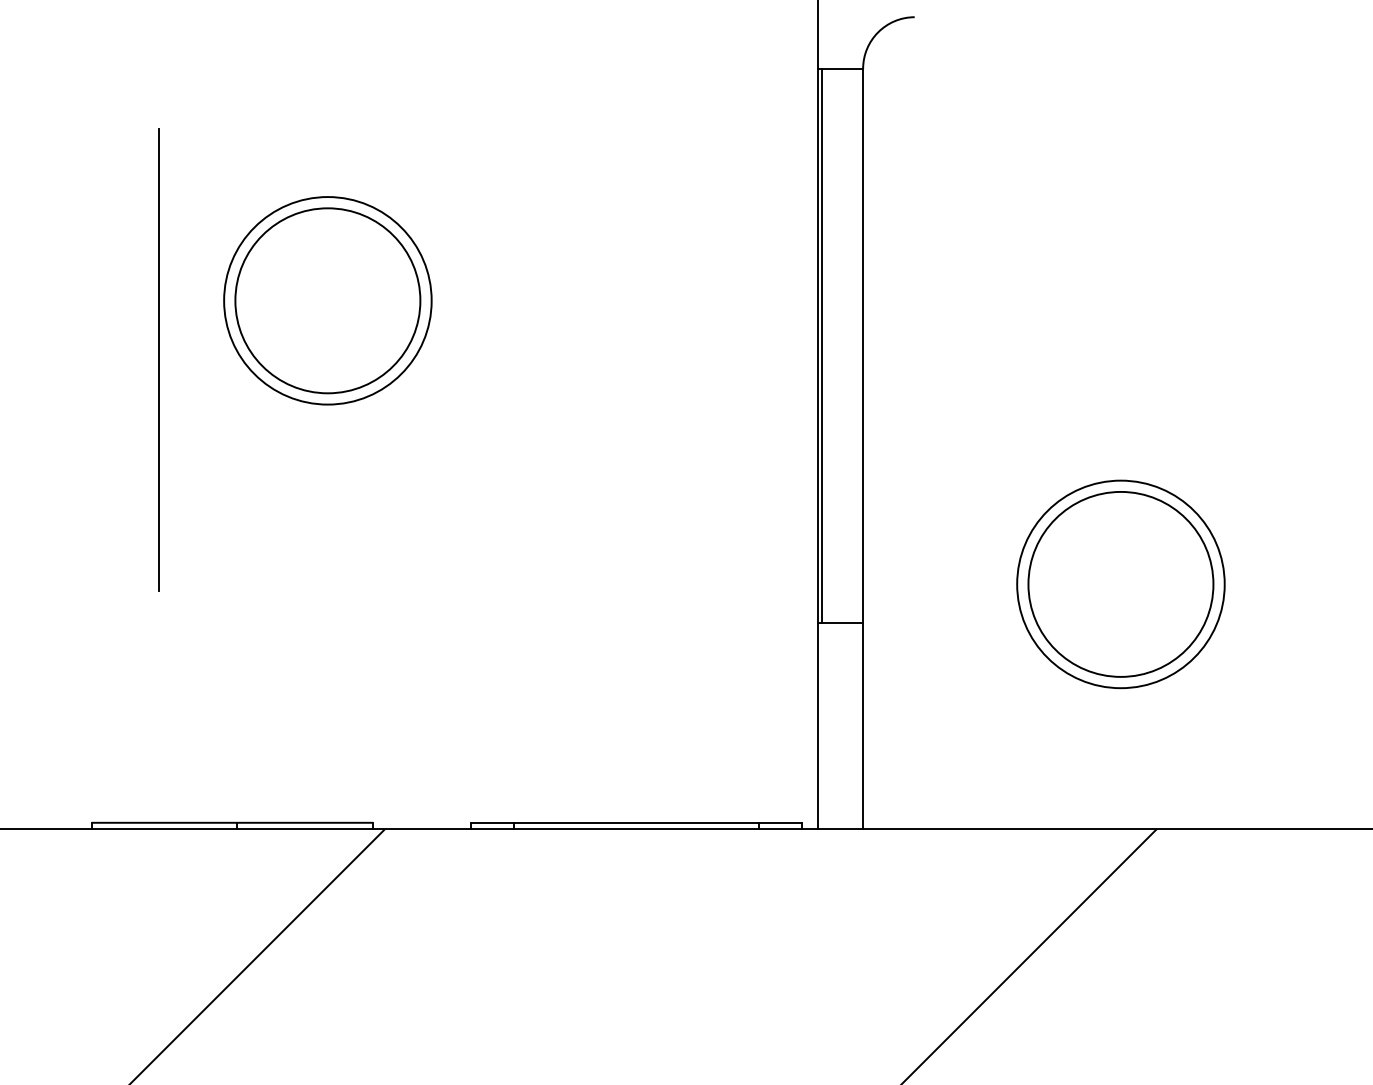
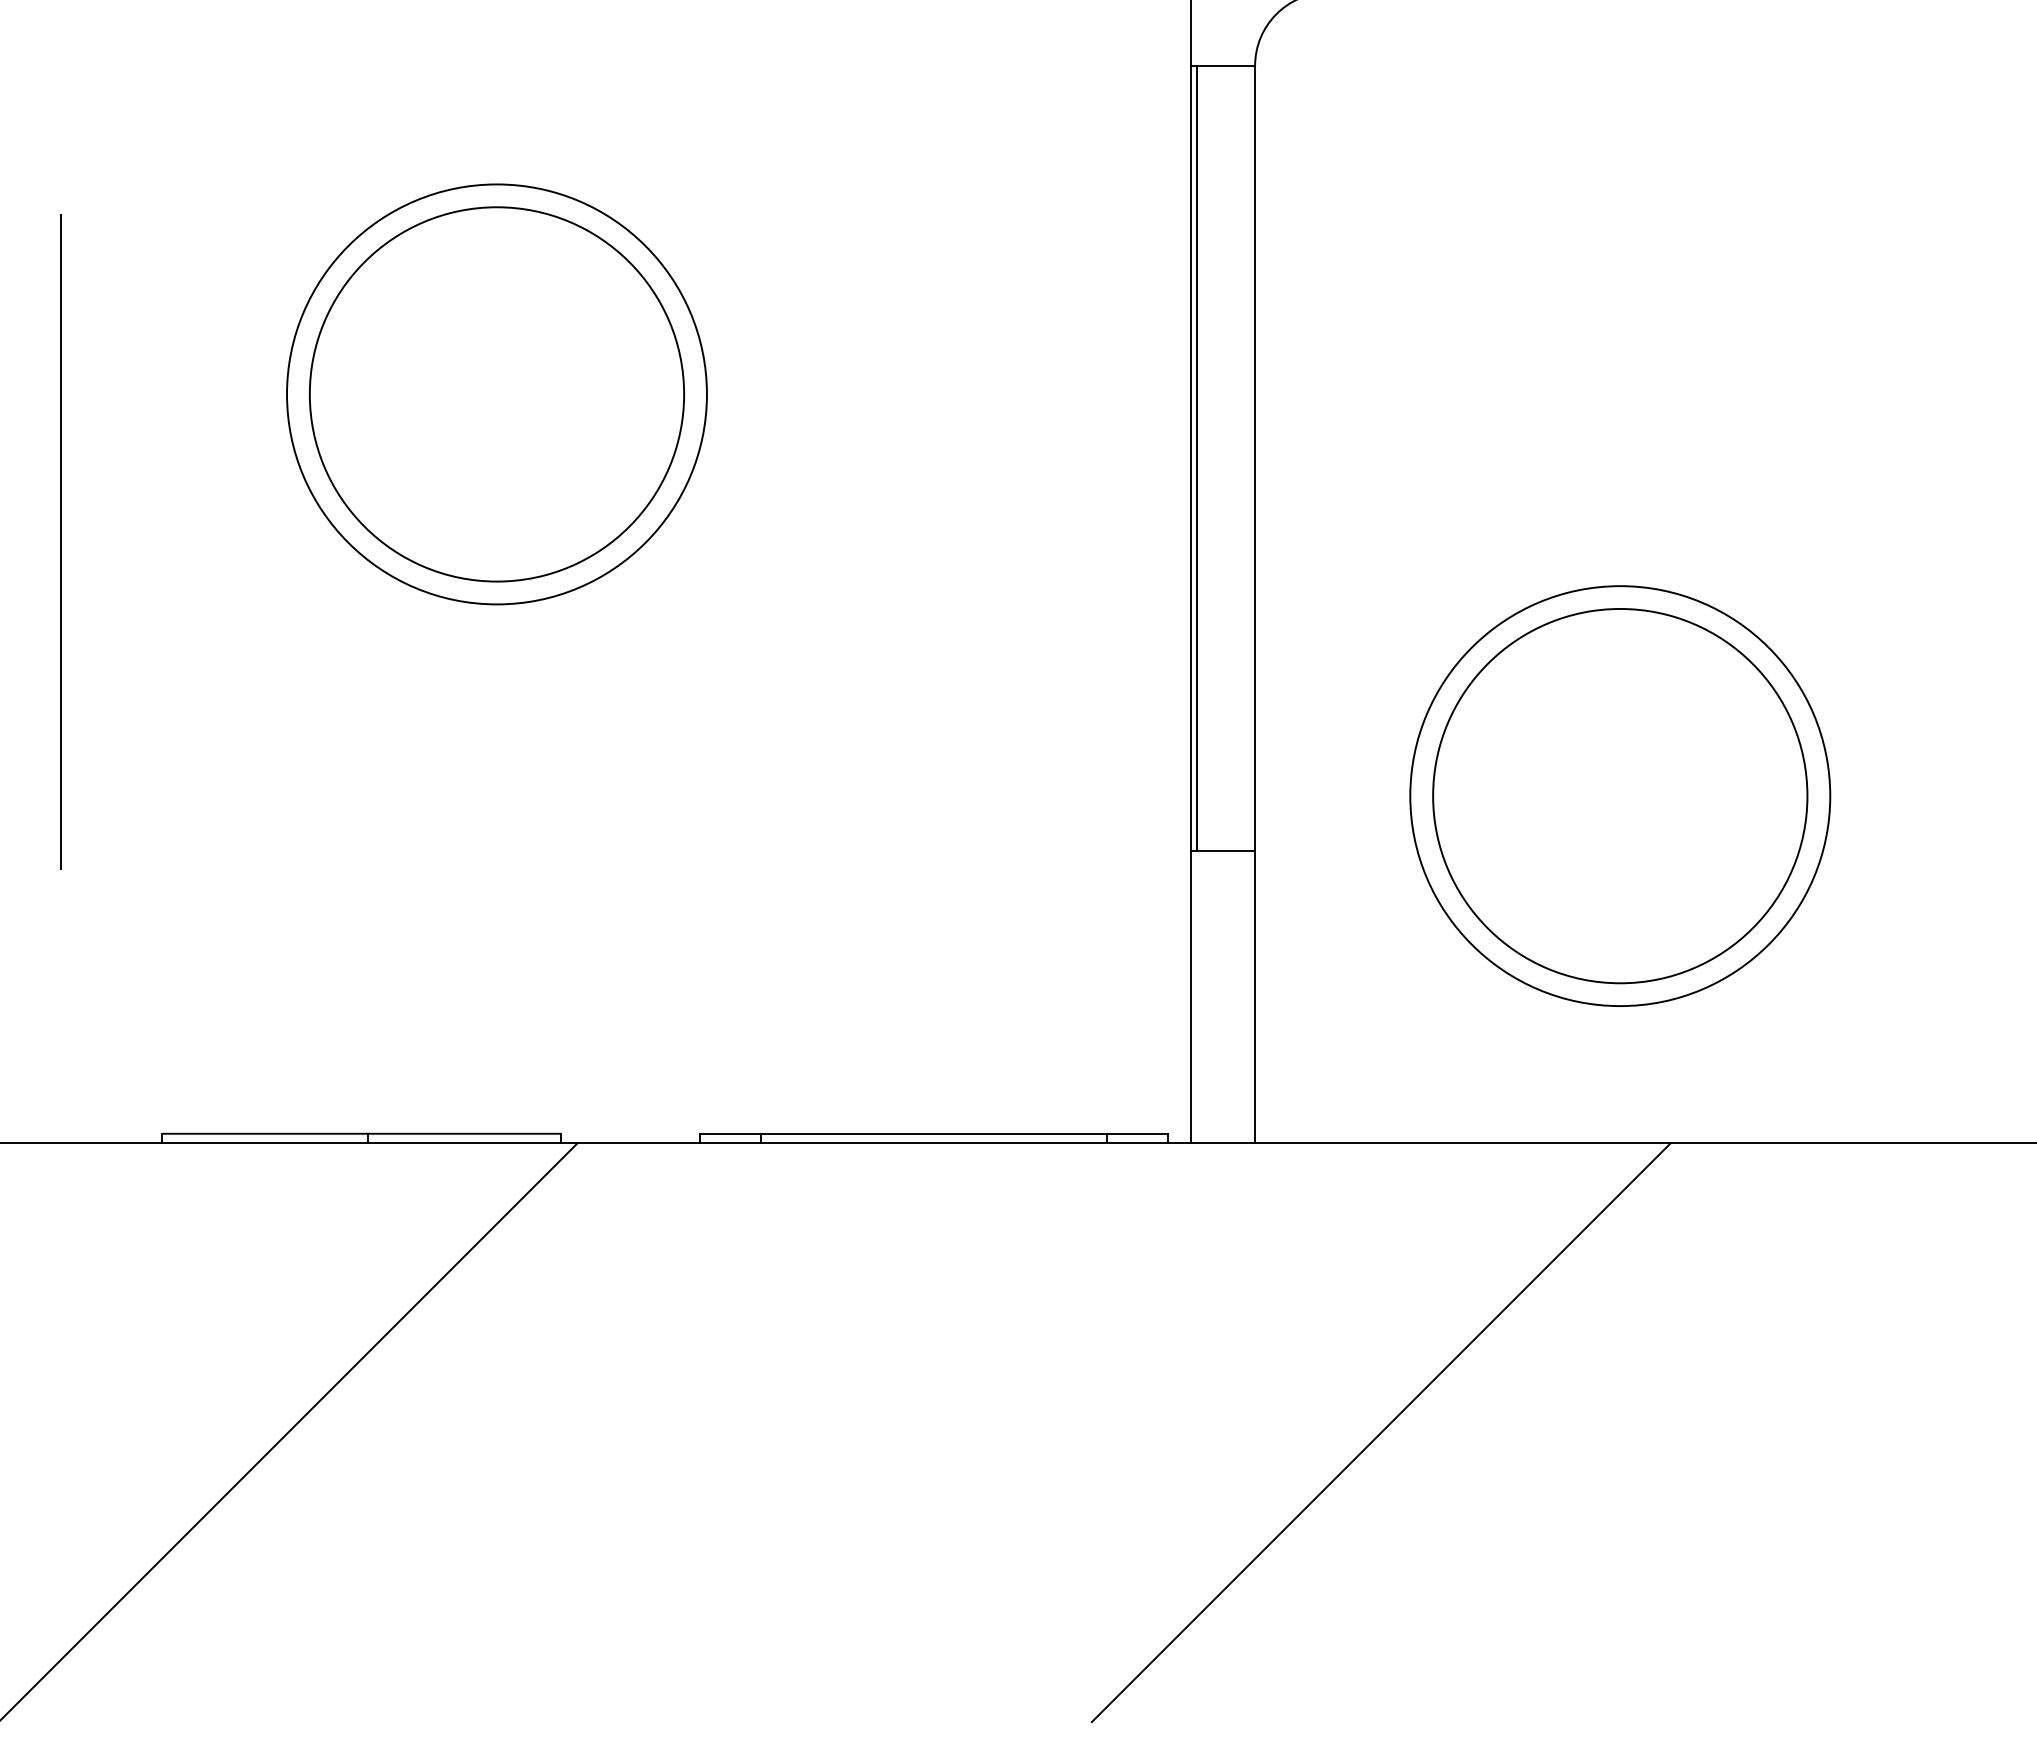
circle: (327, 300) -> (496, 394), size x1.43
circle: (327, 300) -> (496, 394), size x1.43
line: (158, 359) -> (60, 541), moved
circle: (1121, 583) -> (1620, 795), size x1.43
circle: (1121, 584) -> (1620, 796), size x1.43

